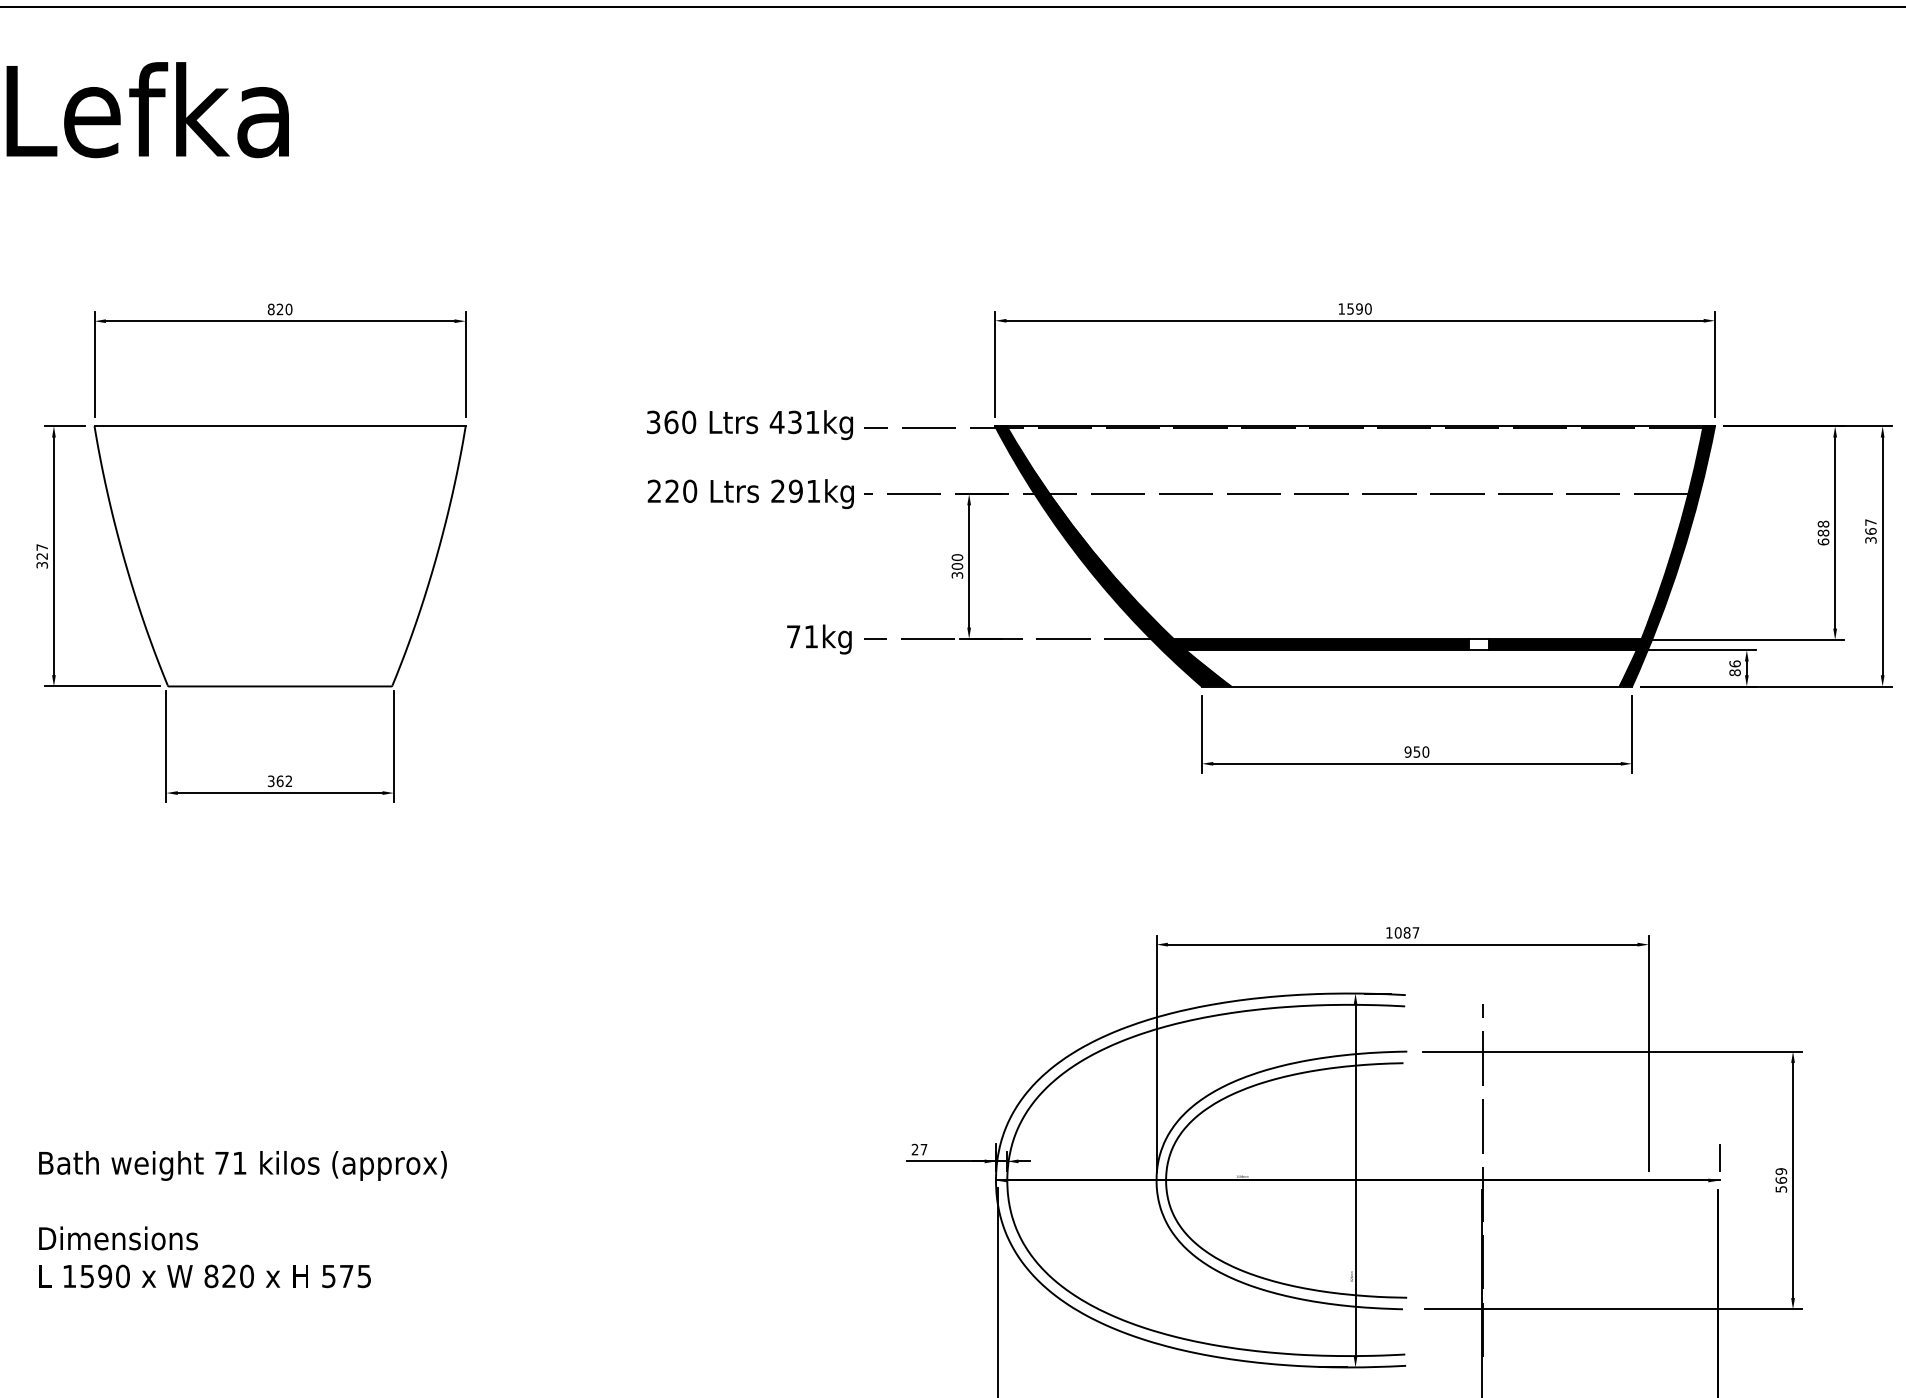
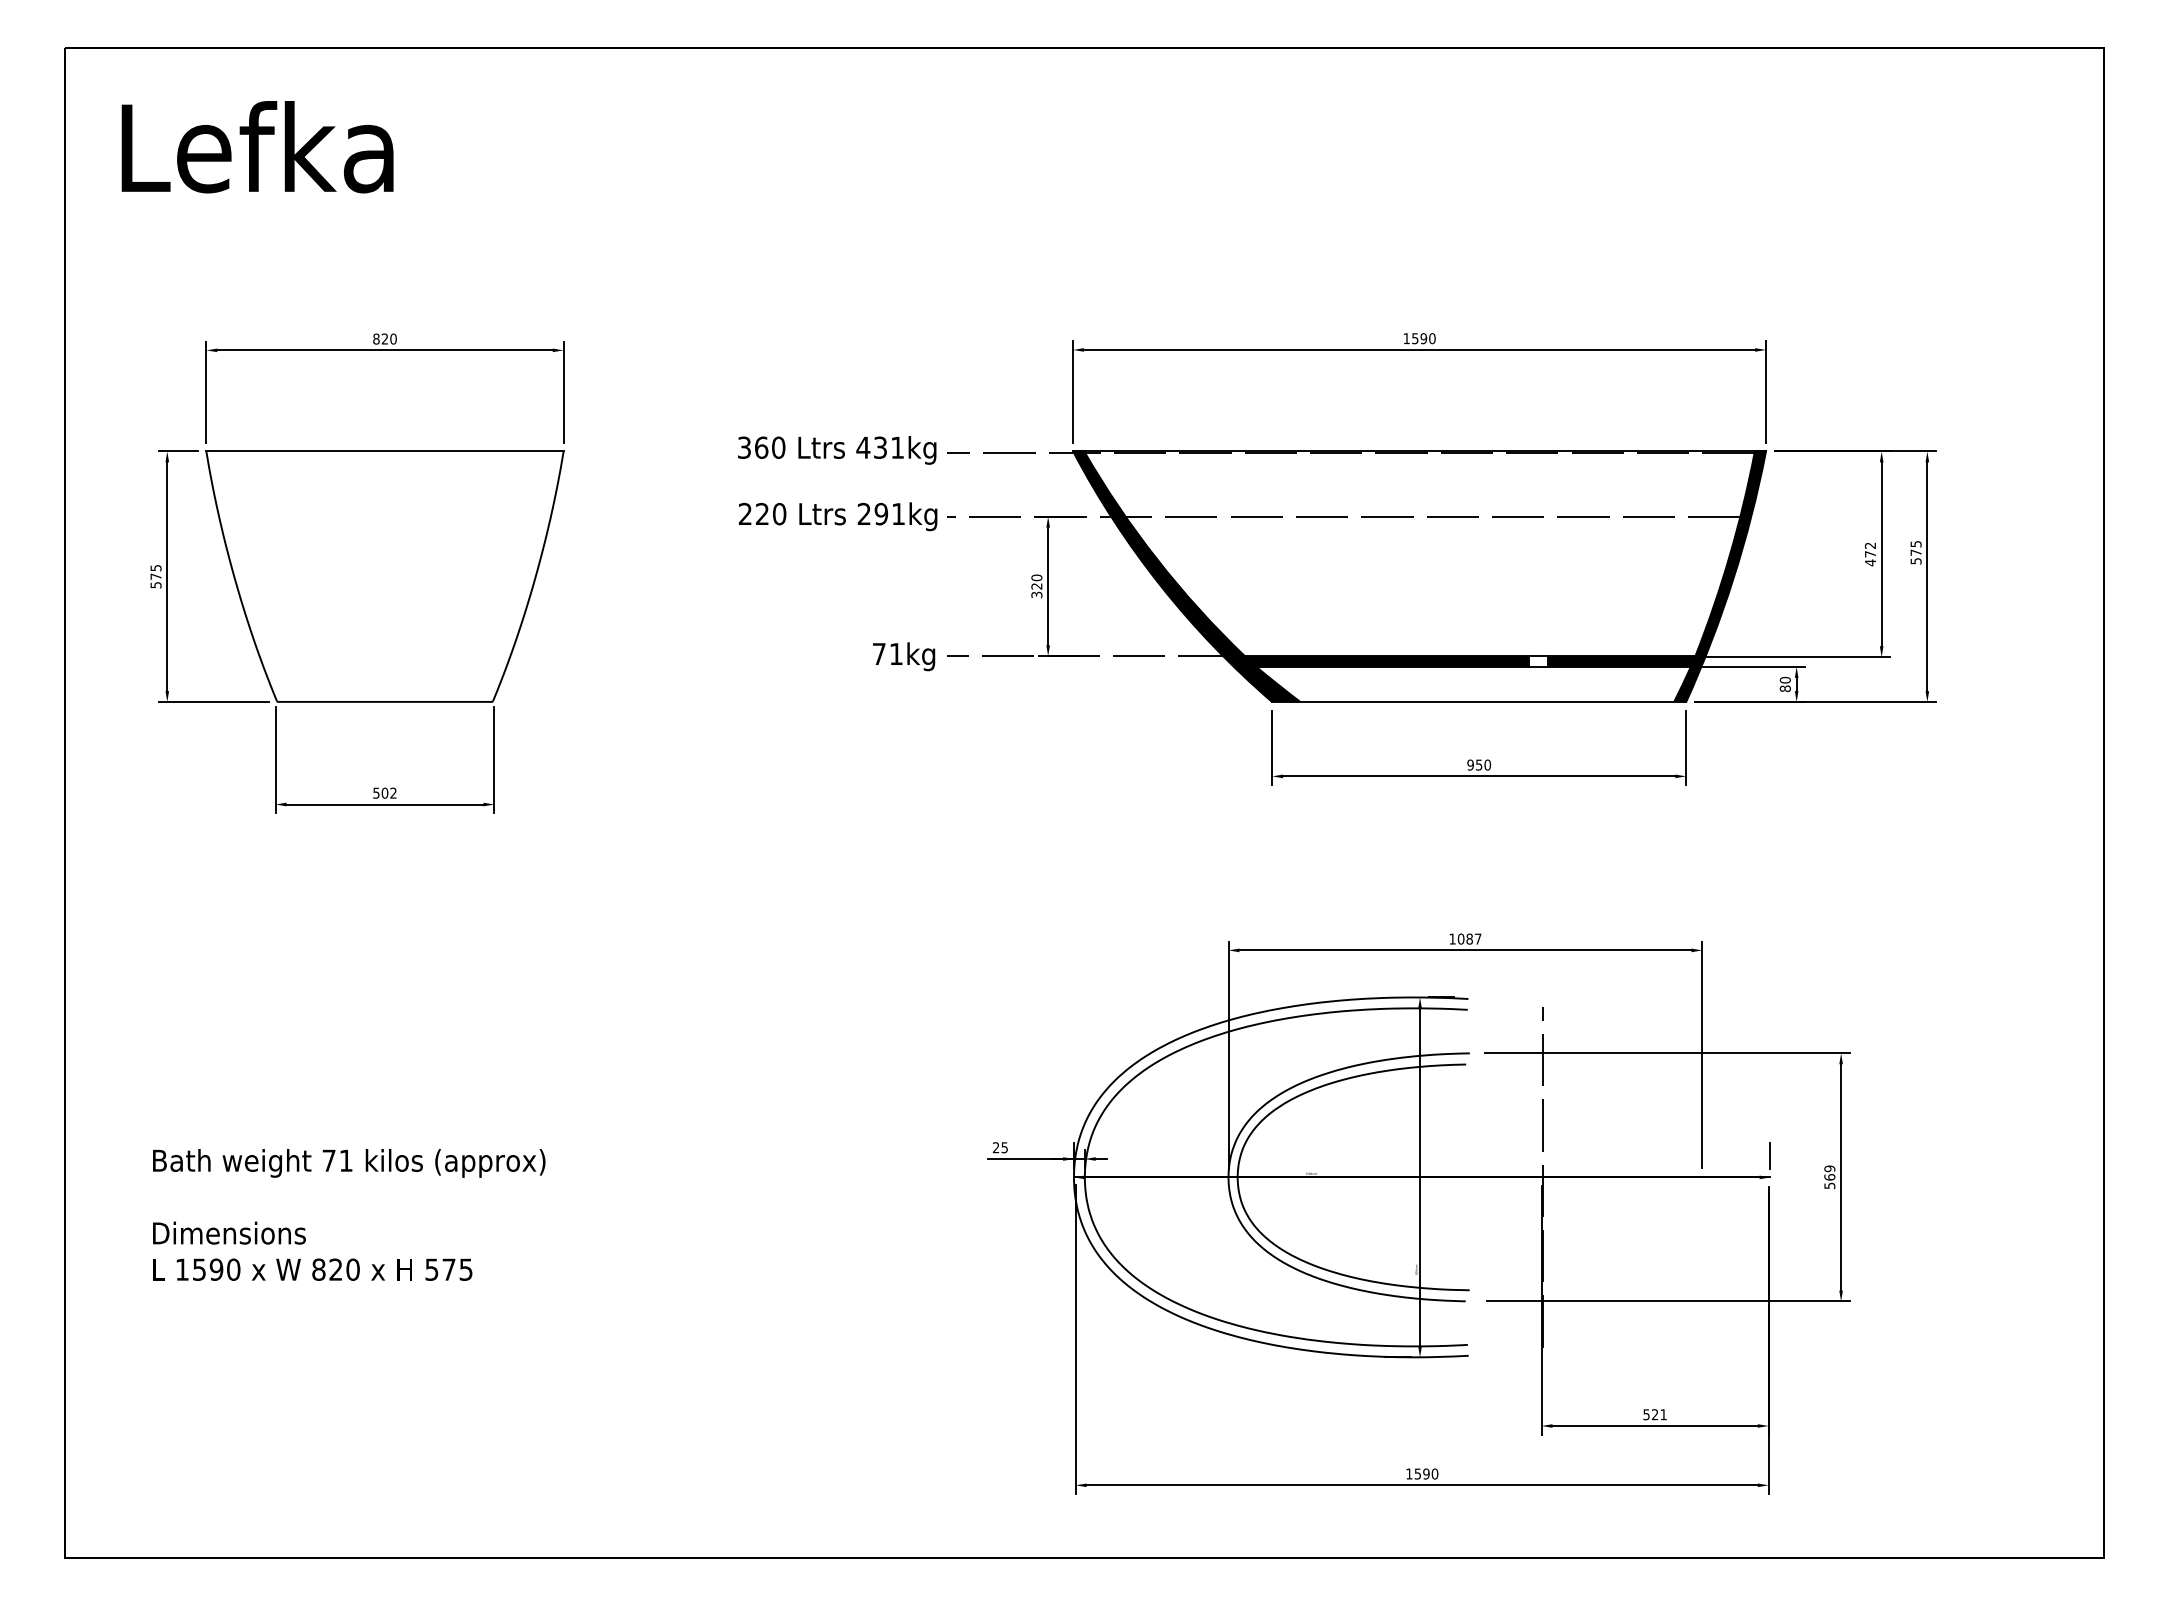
text: (1870, 531) -> (1915, 552), 367 -> 575
text: (1823, 533) -> (1870, 554), 688 -> 472
text: (41, 556) -> (155, 576), 327 -> 575
text: (957, 566) -> (1036, 586), 300 -> 320
text: (1734, 663) -> (1784, 679), 86 -> 80
text: (275, 780) -> (380, 792), 362 -> 502
text: (923, 1149) -> (1004, 1147), 27 -> 25

